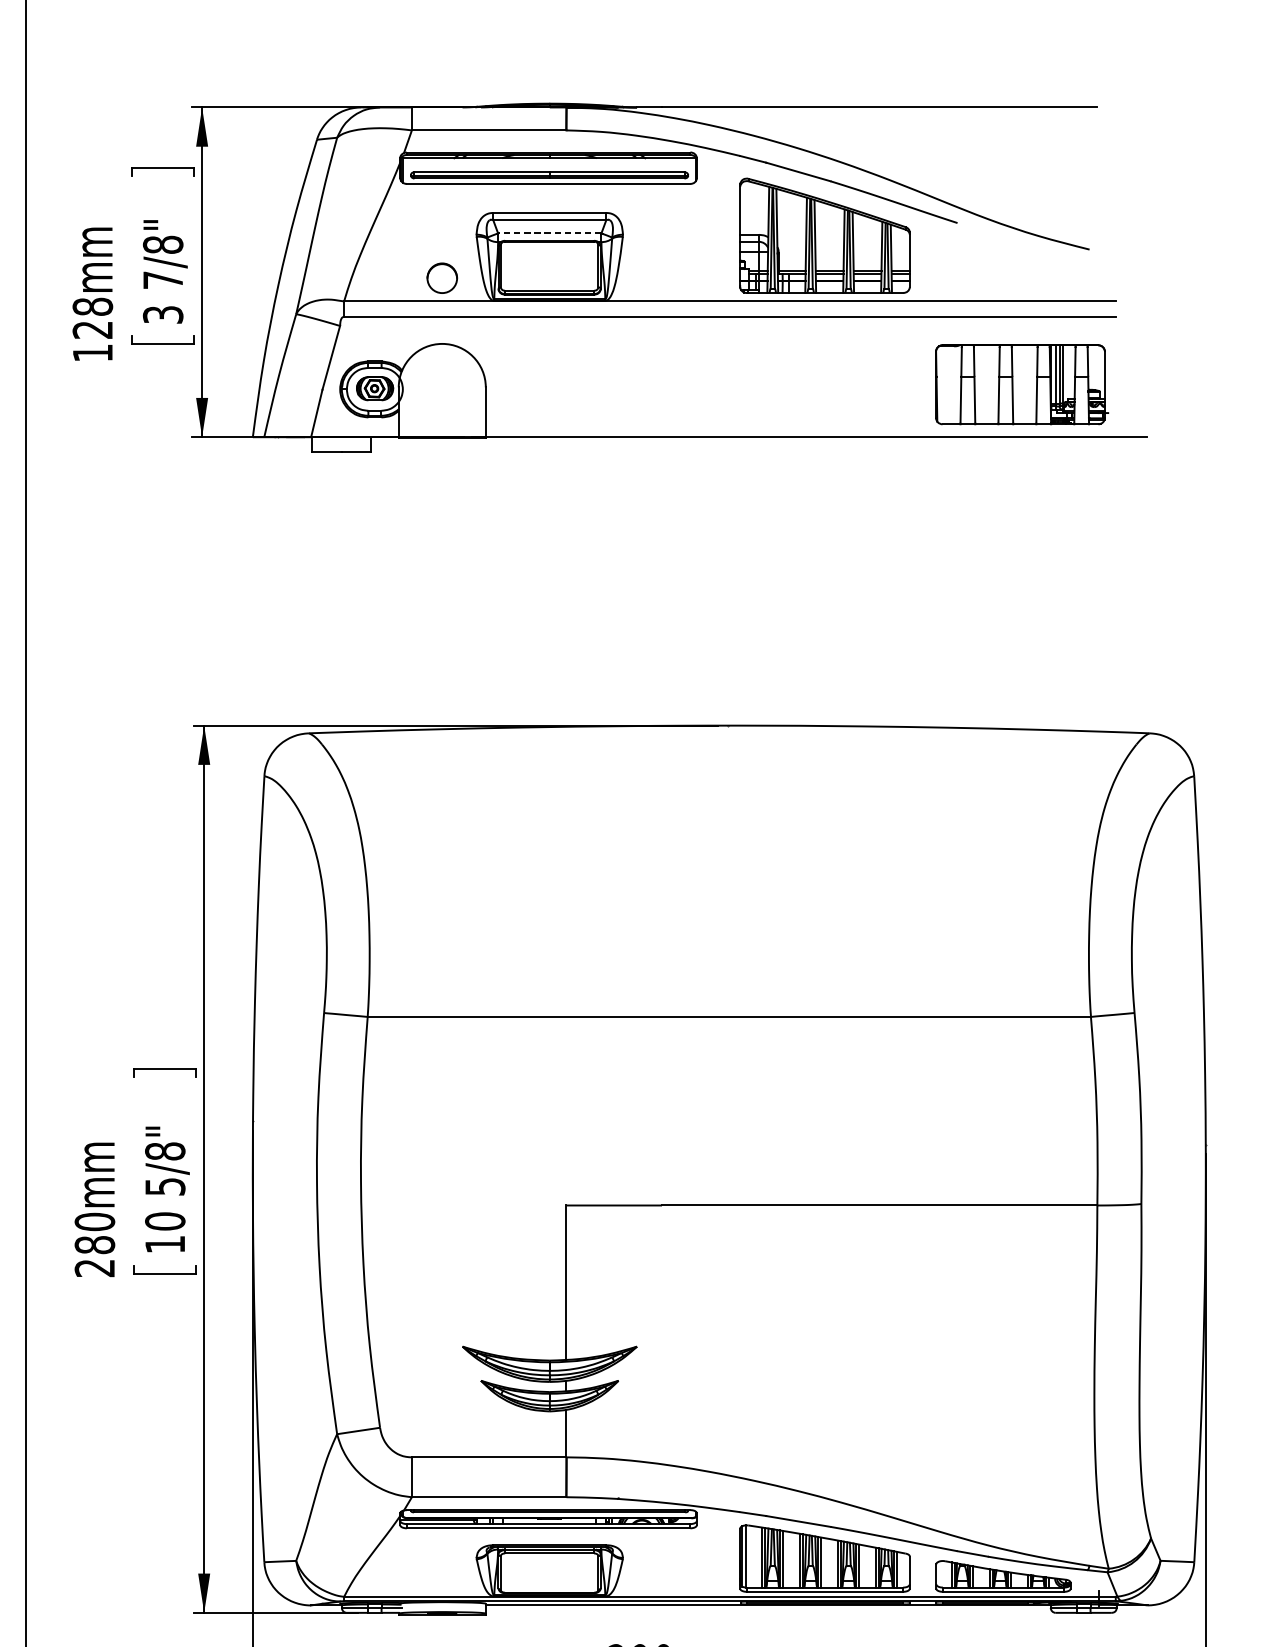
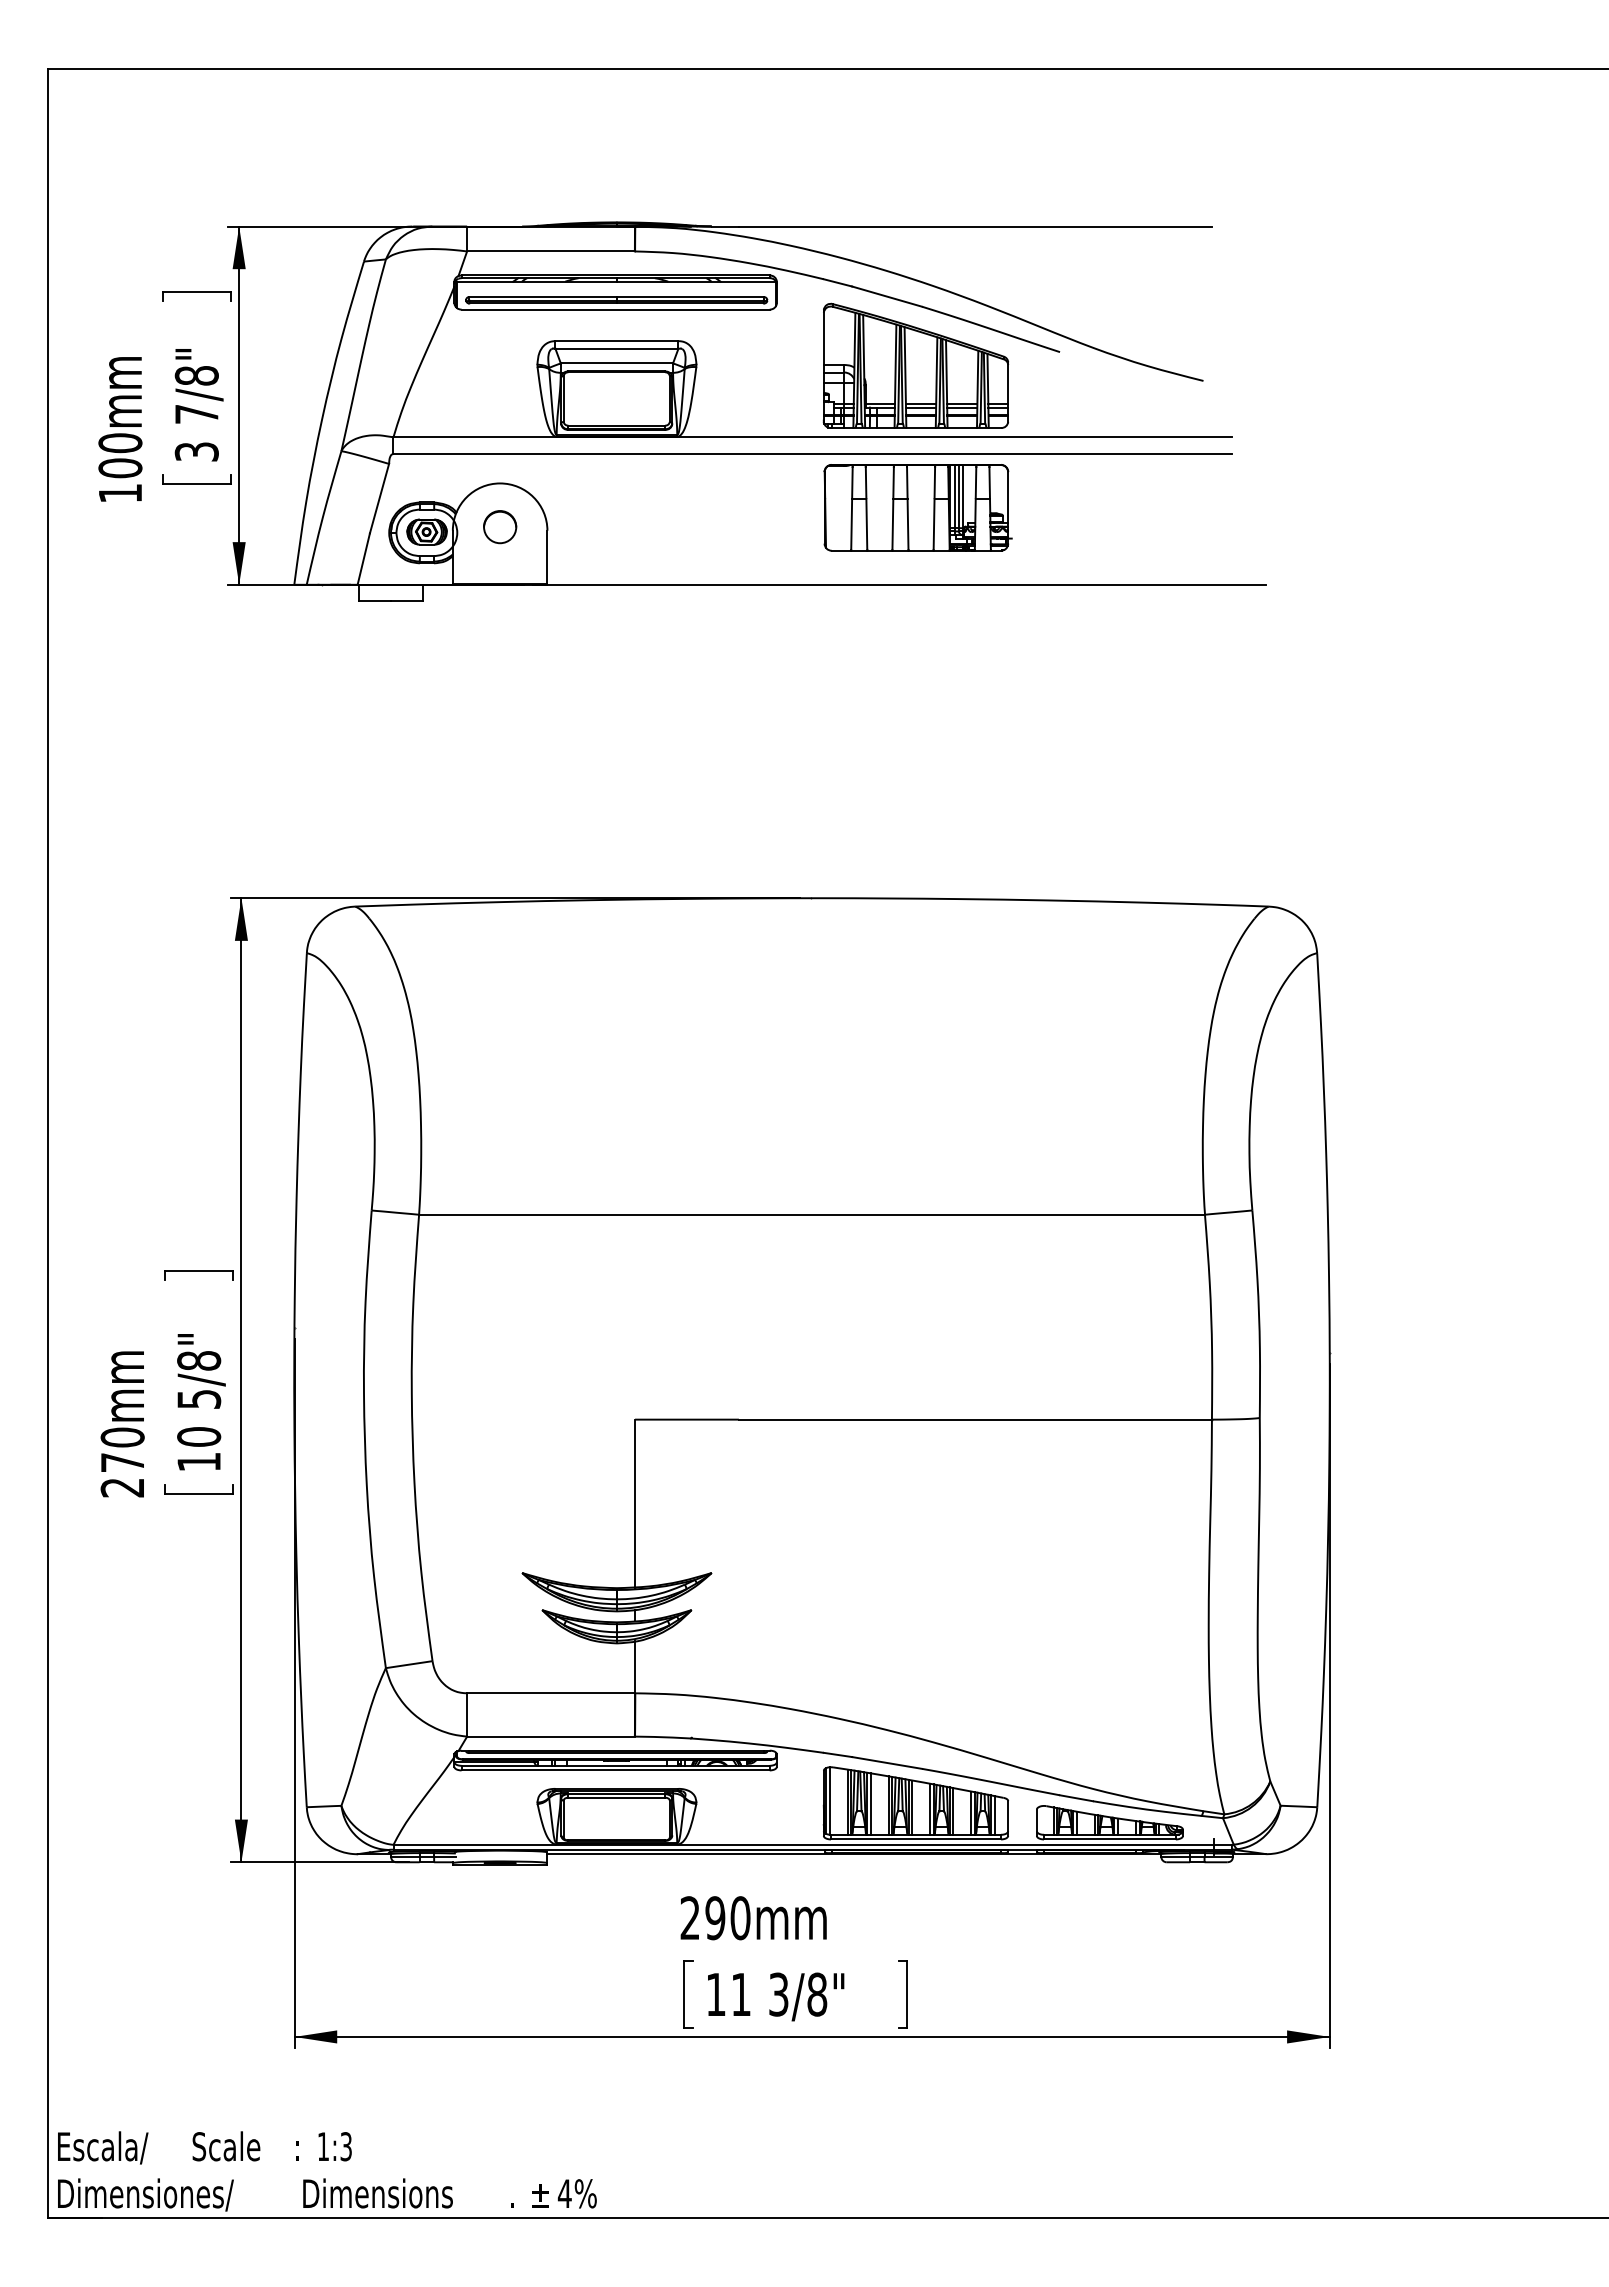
line: (549, 233) -> (616, 363), dashed -> solid
circle: (442, 278) -> (500, 527), moved
text: (92, 318) -> (120, 455), 128mm -> 100mm
part: (1021, 384) -> (917, 507), moved
text: (94, 1244) -> (122, 1462), 280mm -> 270mm

